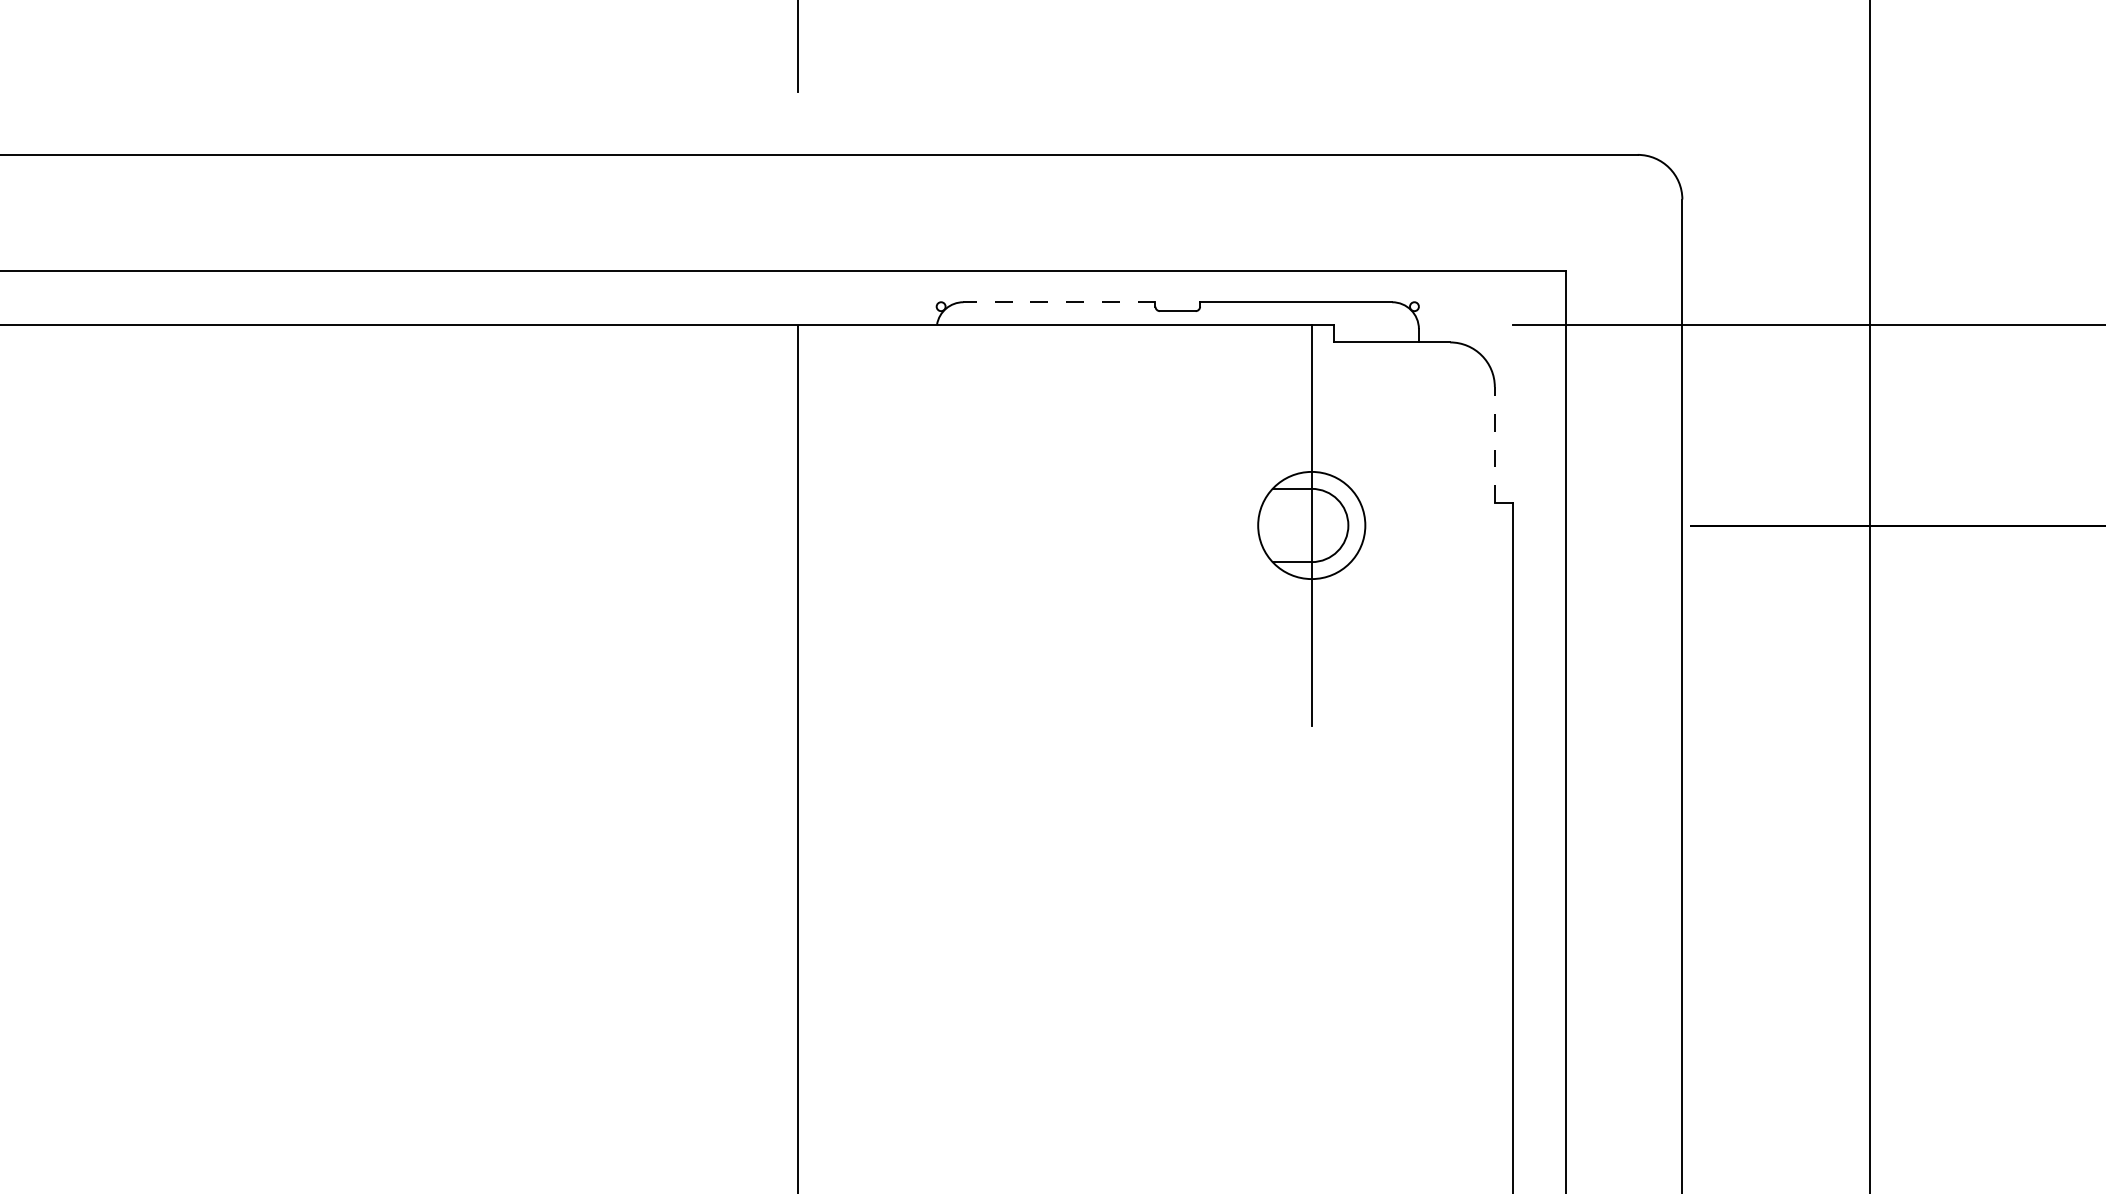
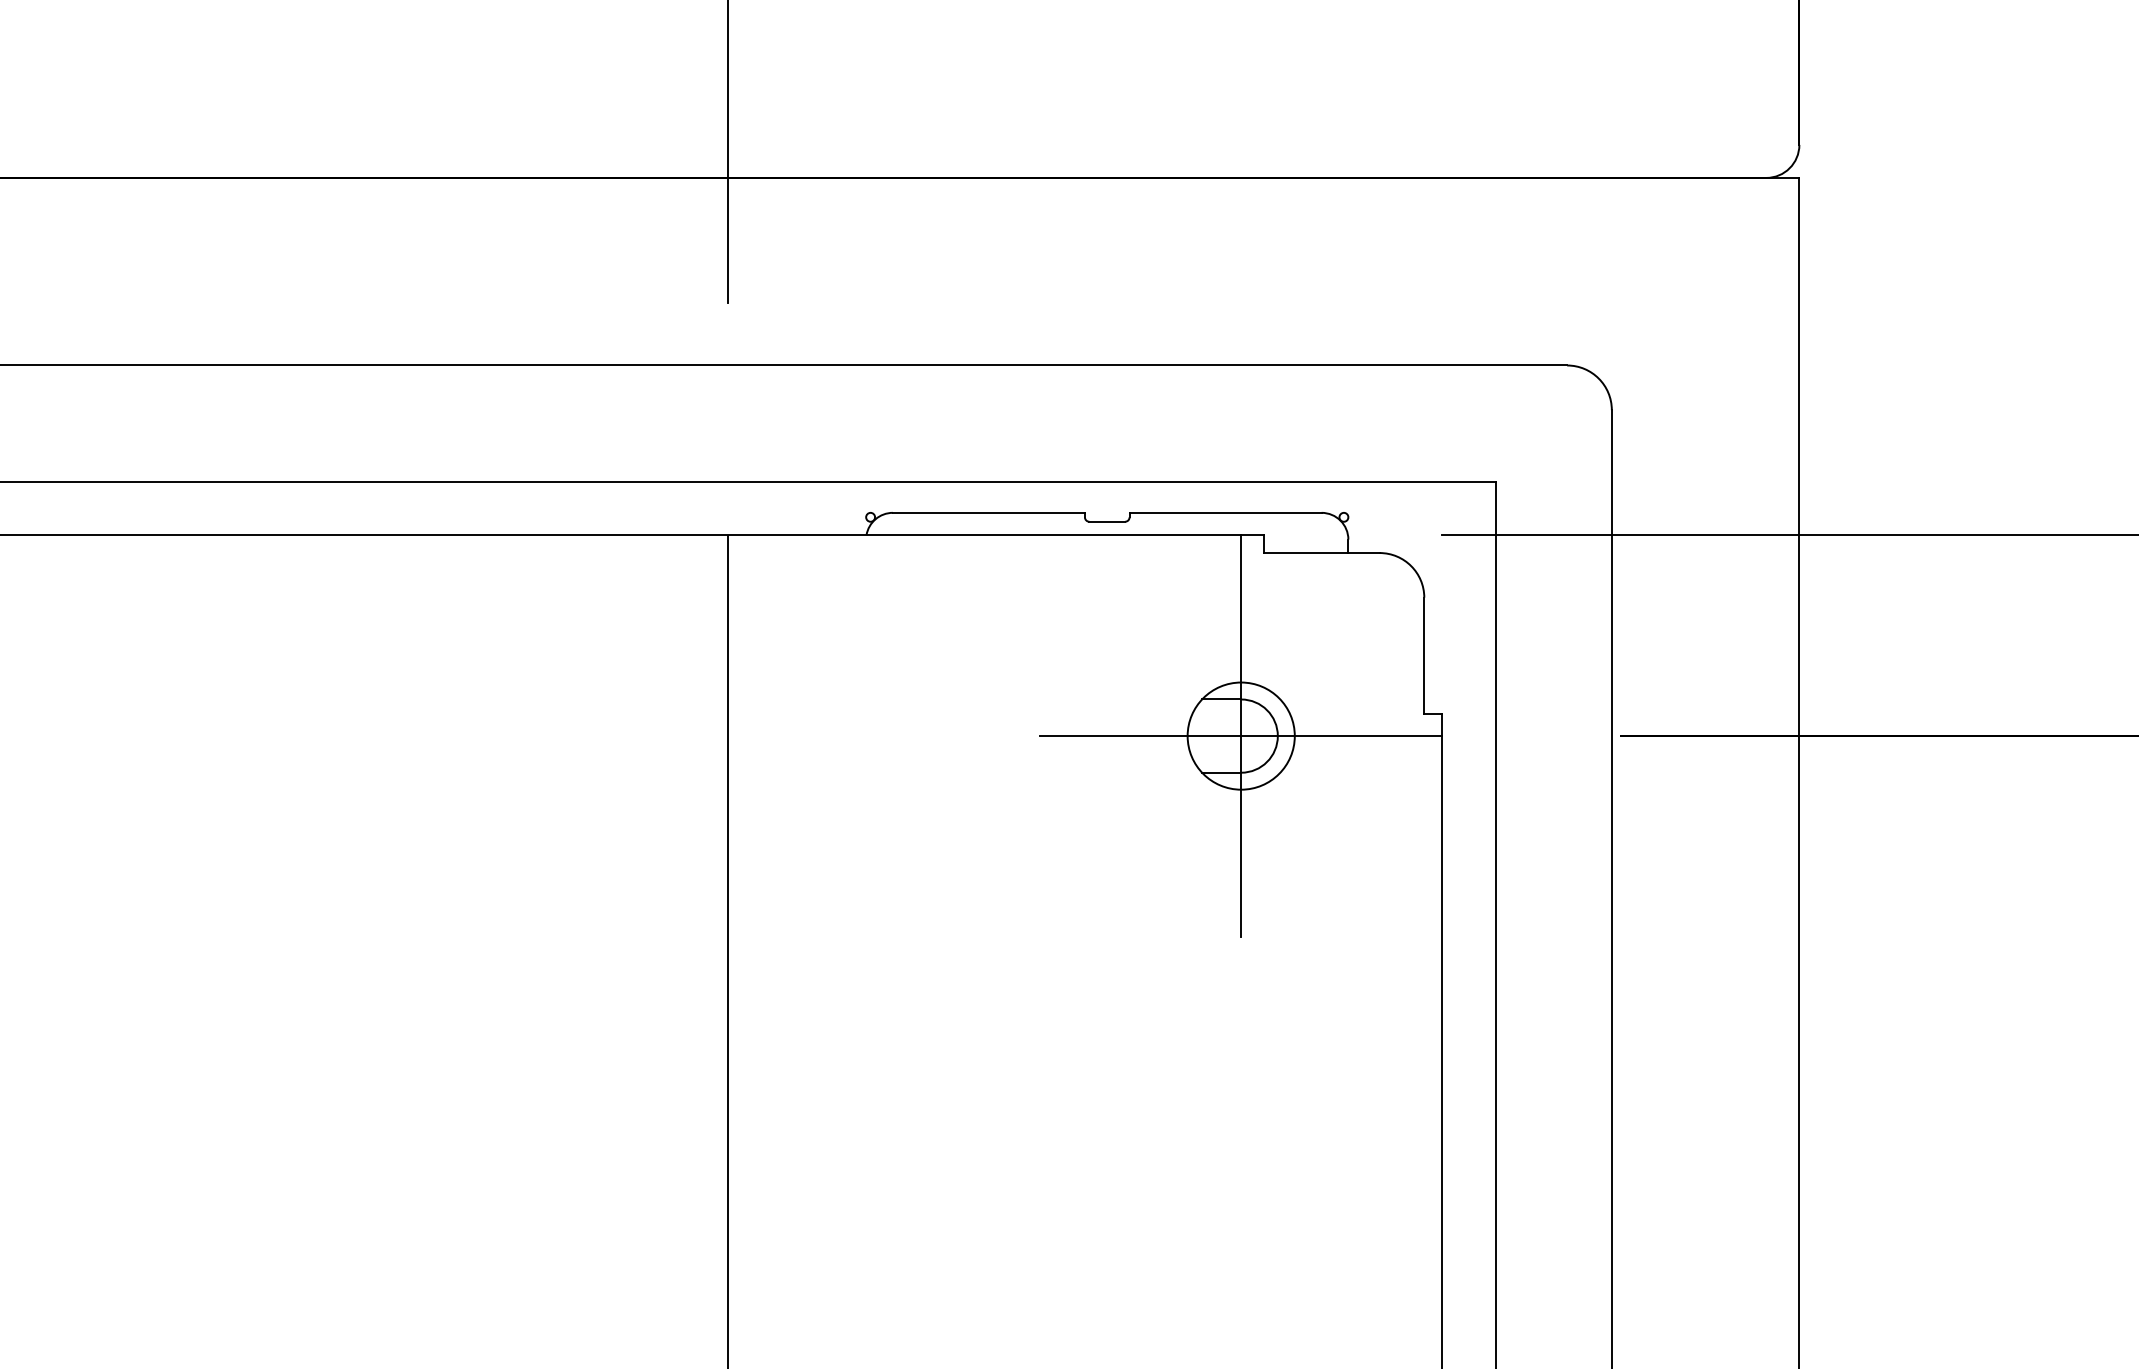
line: (1059, 301) -> (988, 512), dashed -> solid
line: (1495, 444) -> (1424, 655), dashed -> solid
line: (1312, 525) -> (1241, 736), added

